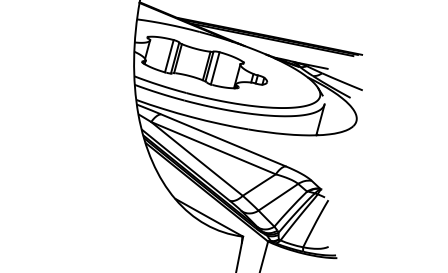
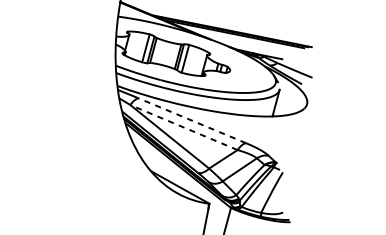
line: (223, 140) -> (192, 120), solid -> dashed
line: (213, 148) -> (183, 127), solid -> dashed

